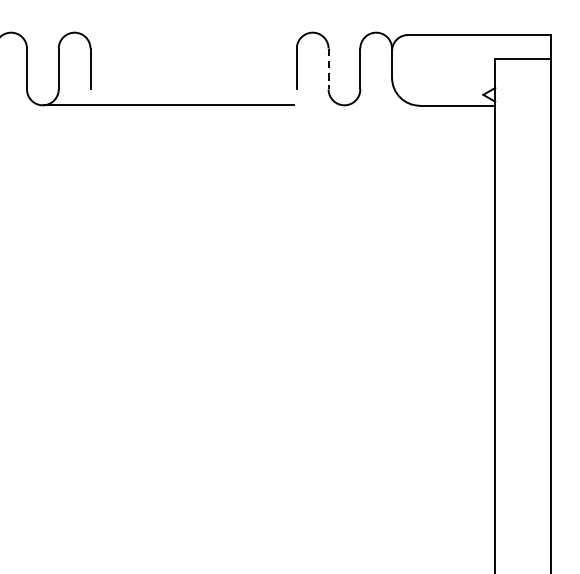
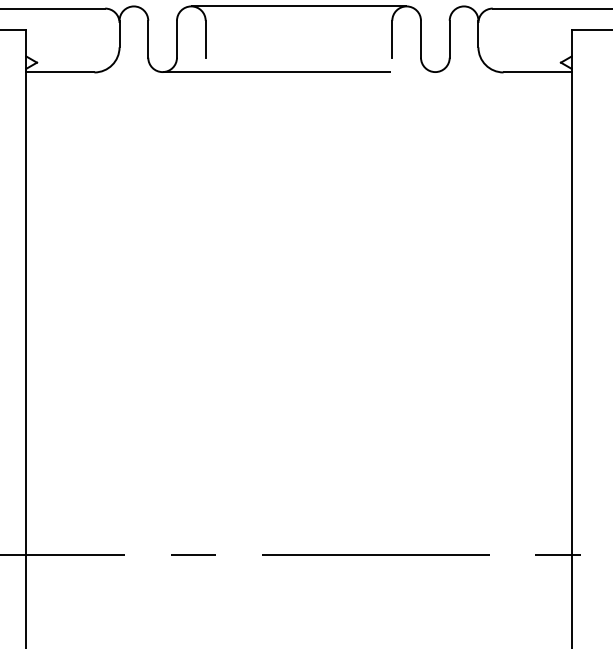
line: (193, 32) -> (298, 6), added
line: (329, 69) -> (421, 39), dashed -> solid

